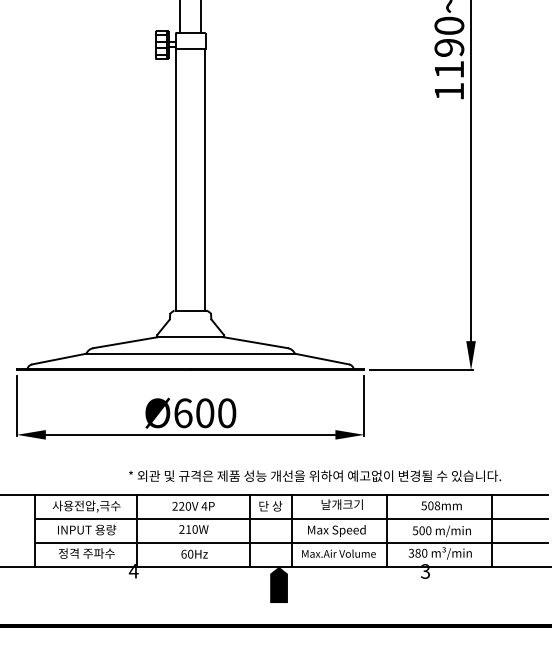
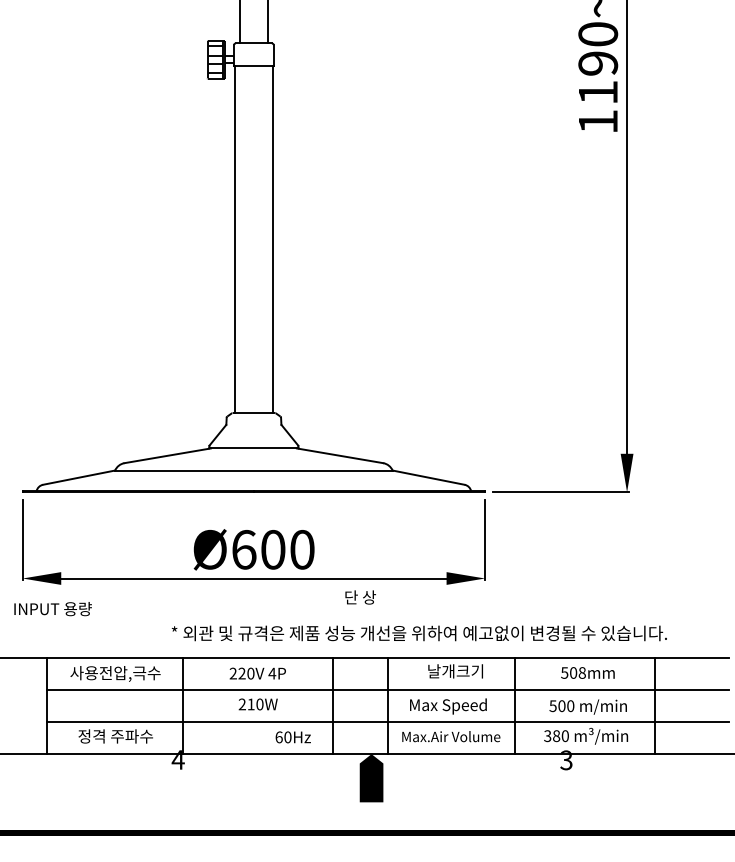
text: (270, 506) -> (360, 597), moved
text: (86, 530) -> (52, 609), moved
text: (194, 554) -> (292, 737), moved

